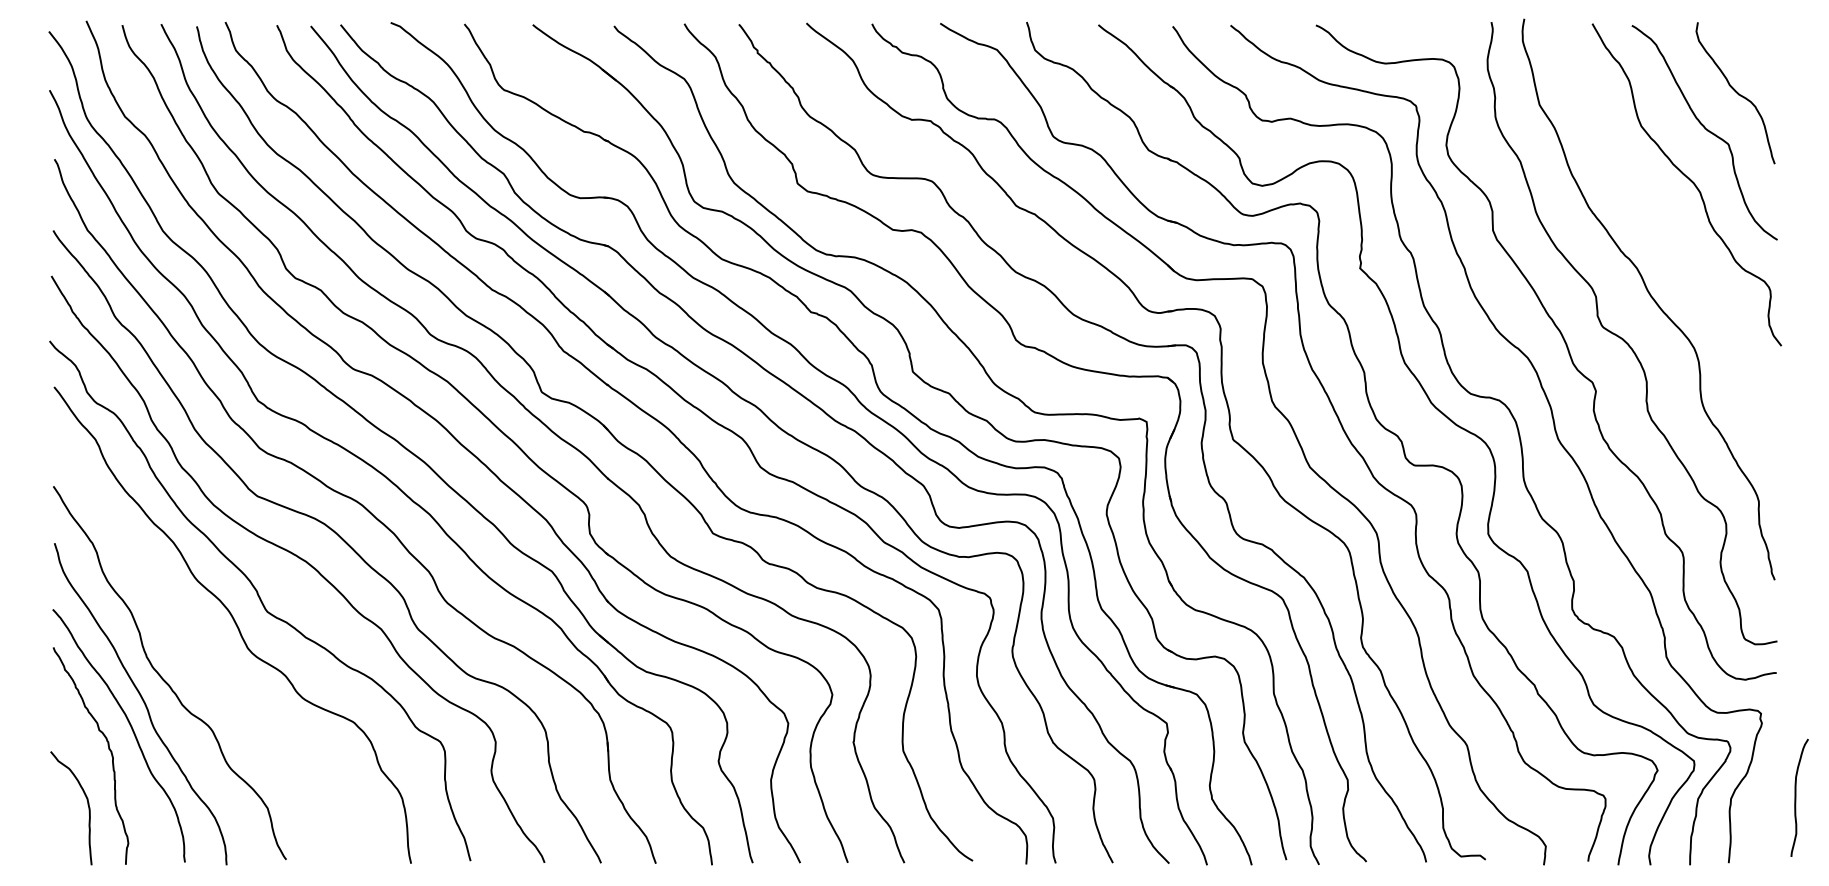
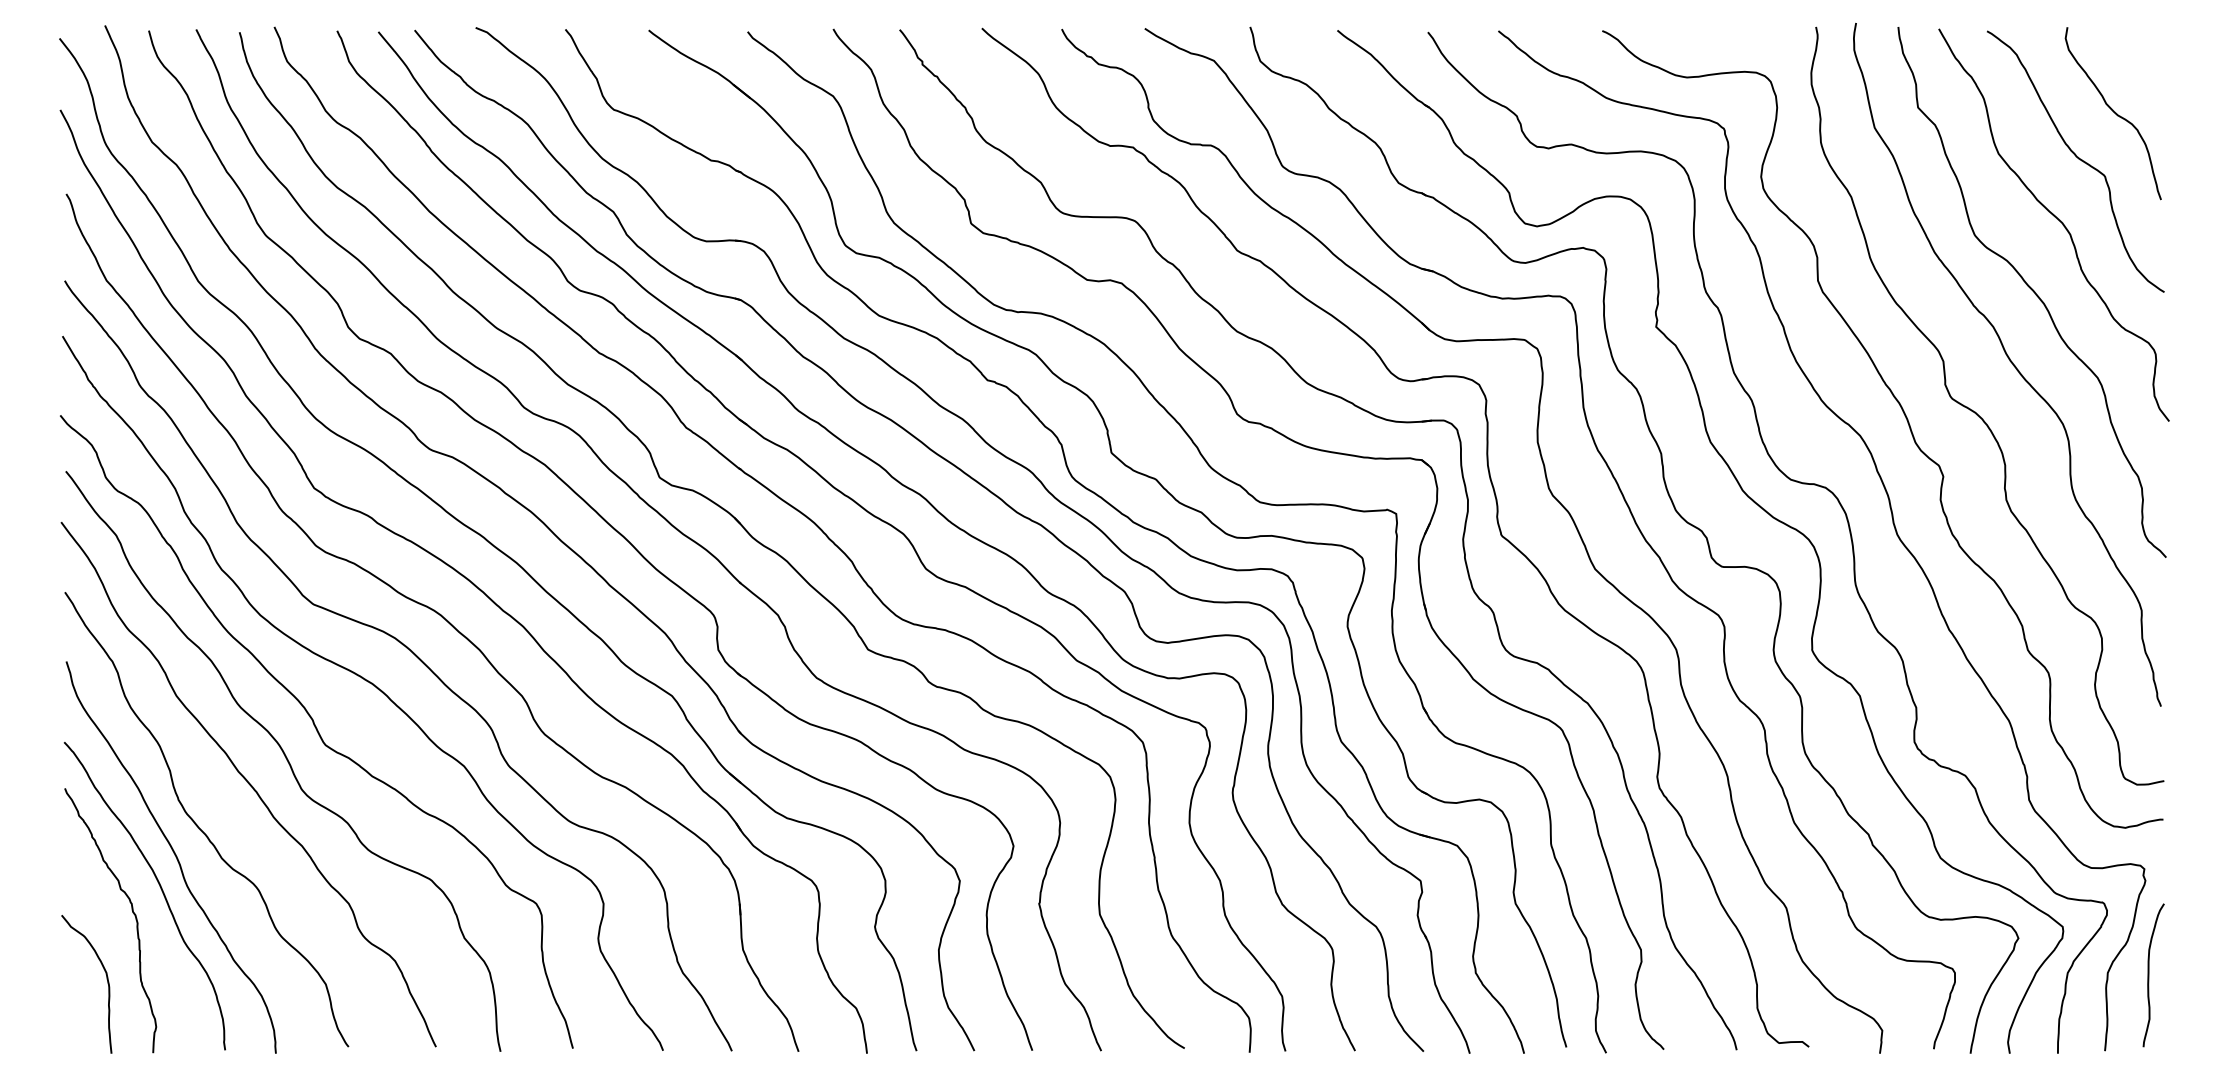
curve: (1669, 239) -> (2032, 291), added
curve: (203, 643) -> (247, 783), added
curve: (1796, 797) -> (2149, 974), moved

